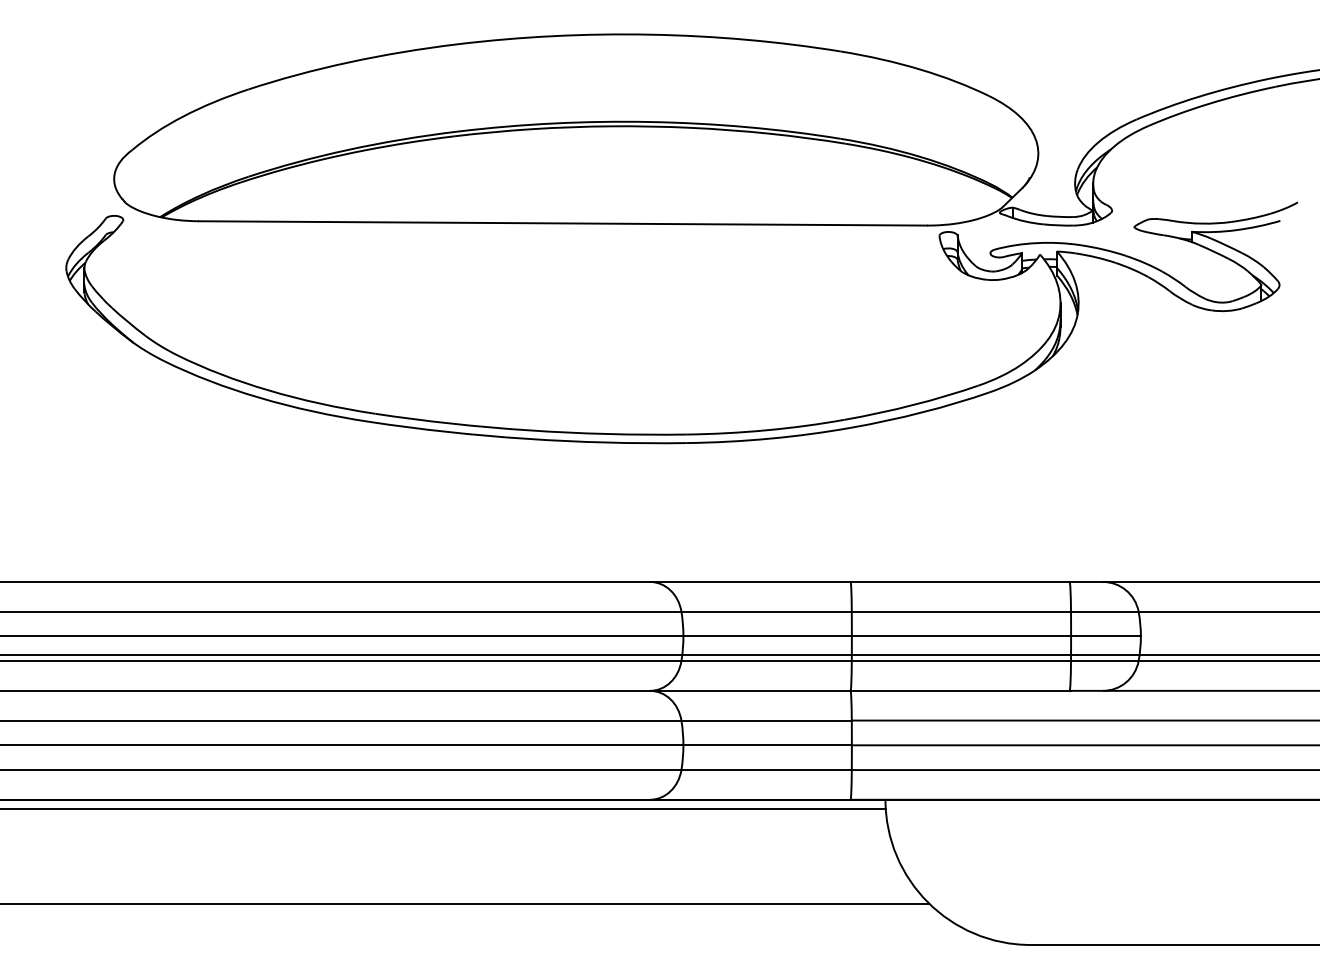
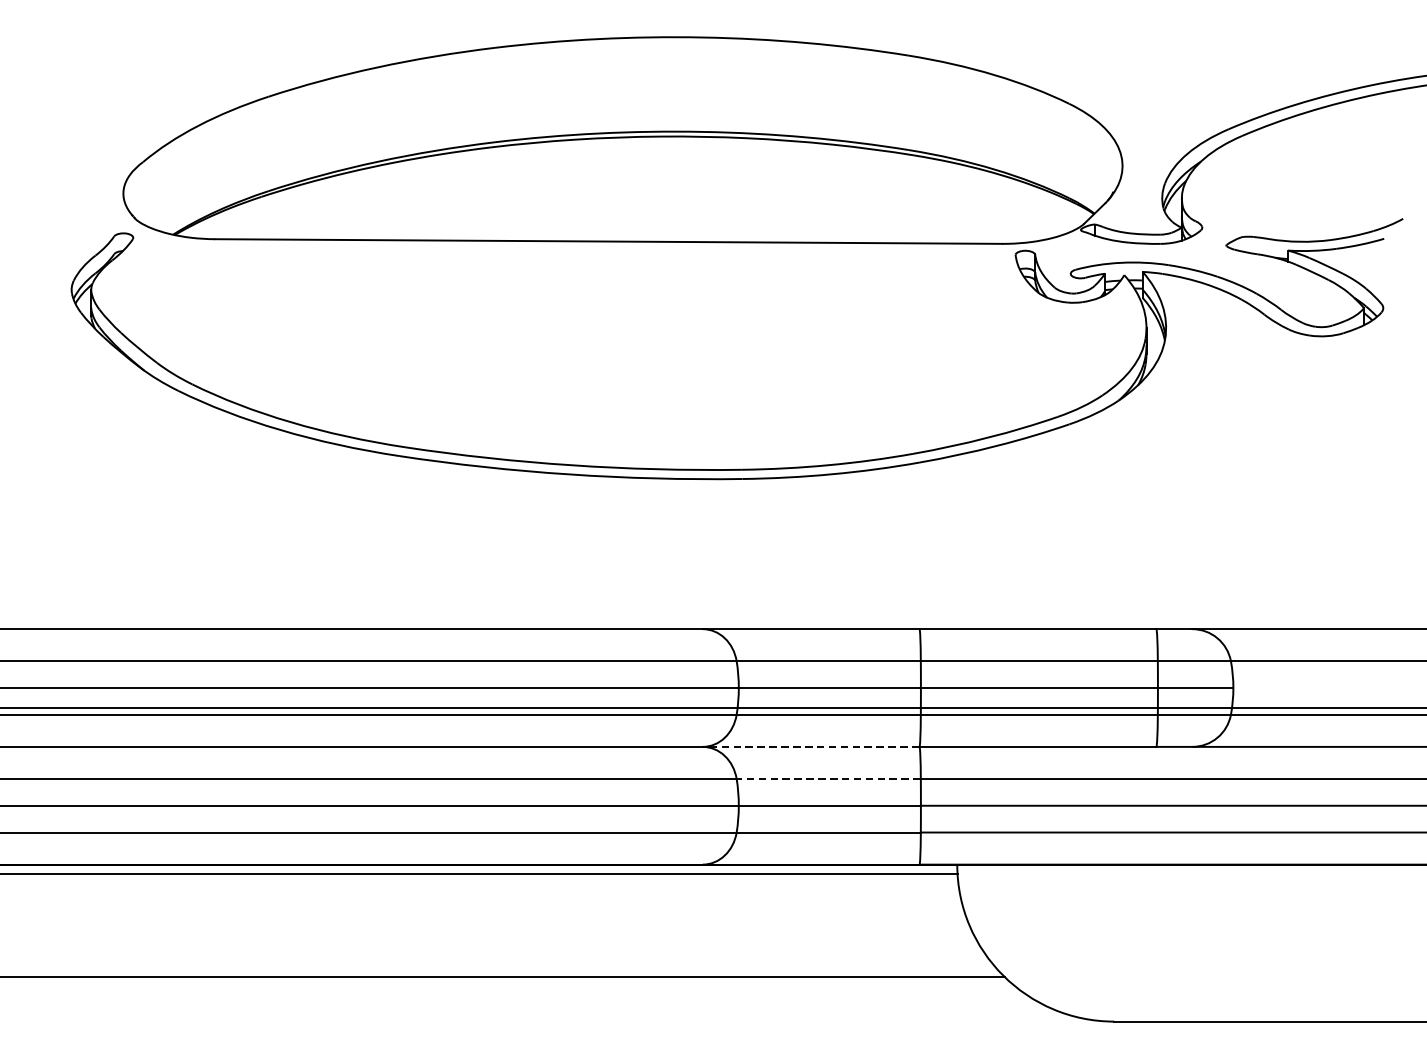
line: (749, 690) -> (810, 746), solid -> dashed
line: (766, 720) -> (828, 778), solid -> dashed

